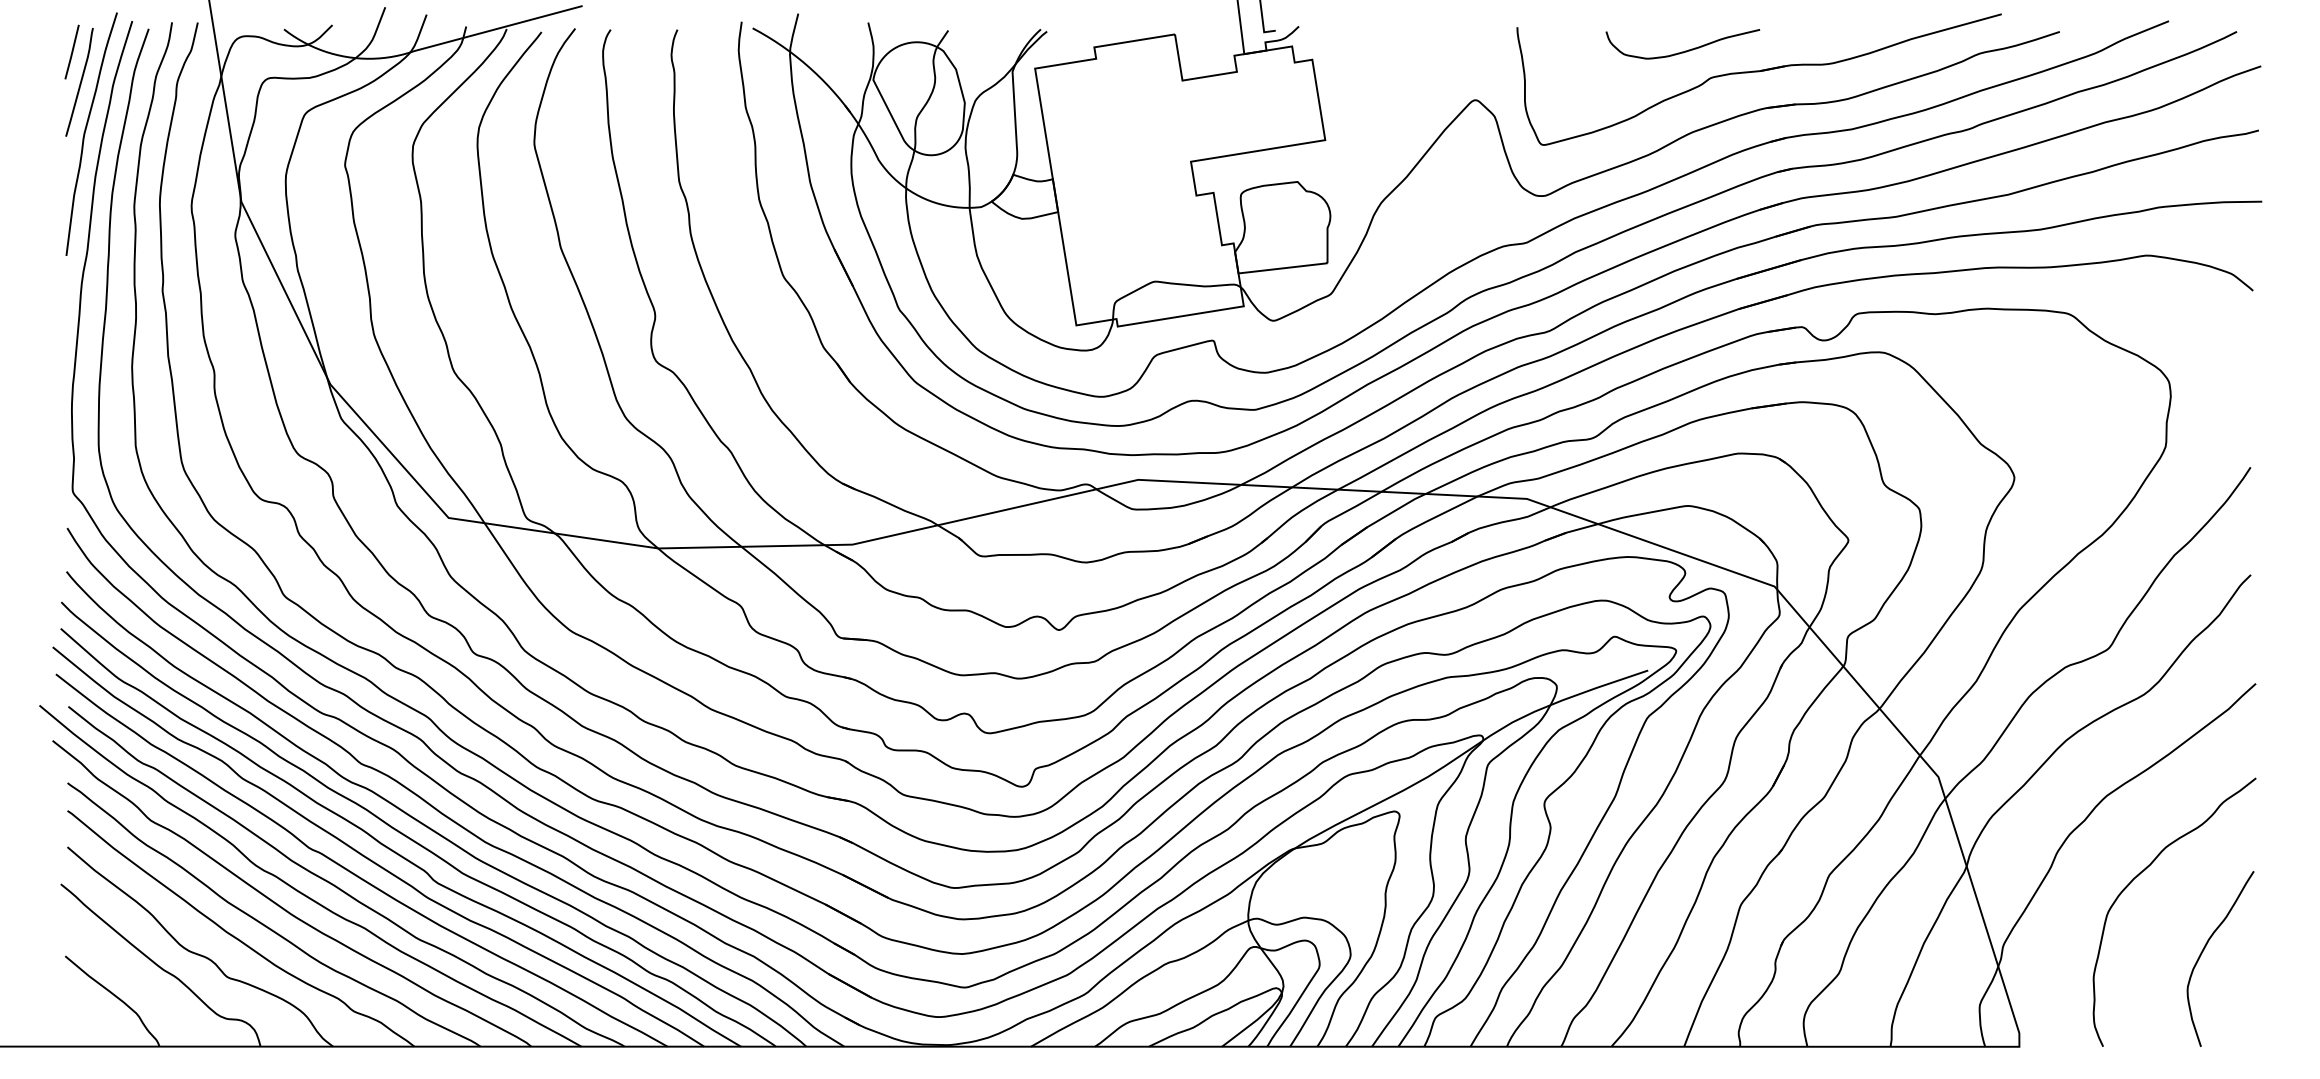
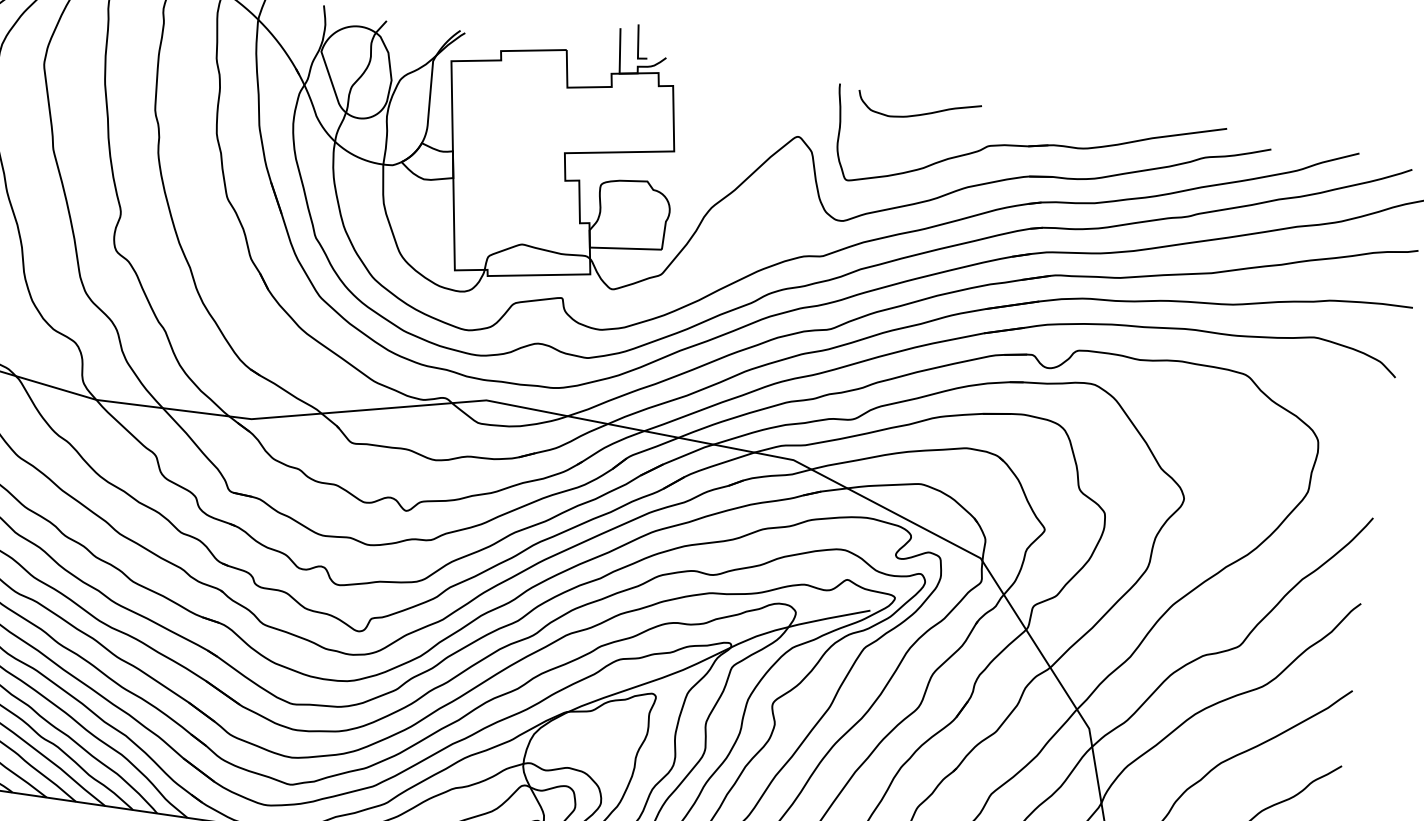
curve: (1685, 50) -> (920, 114), moved

